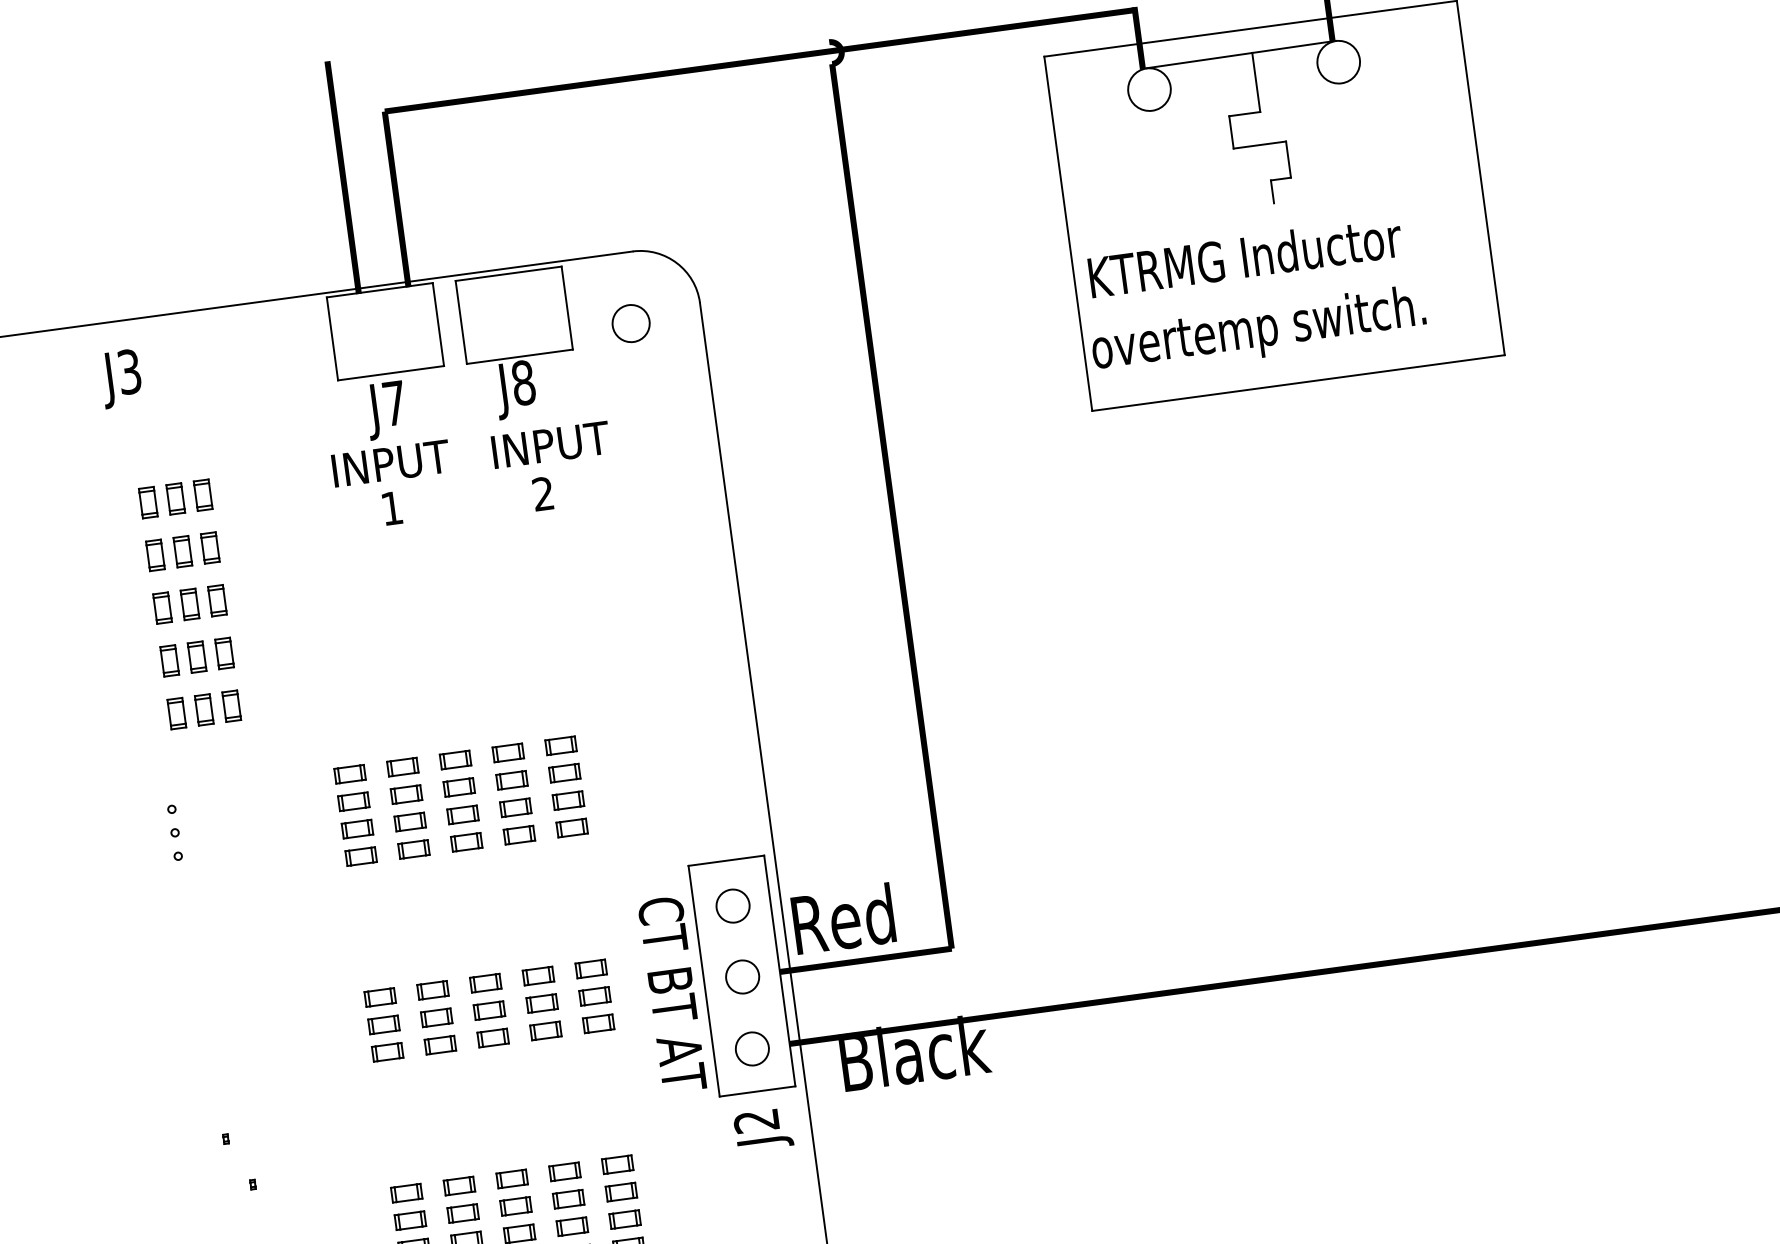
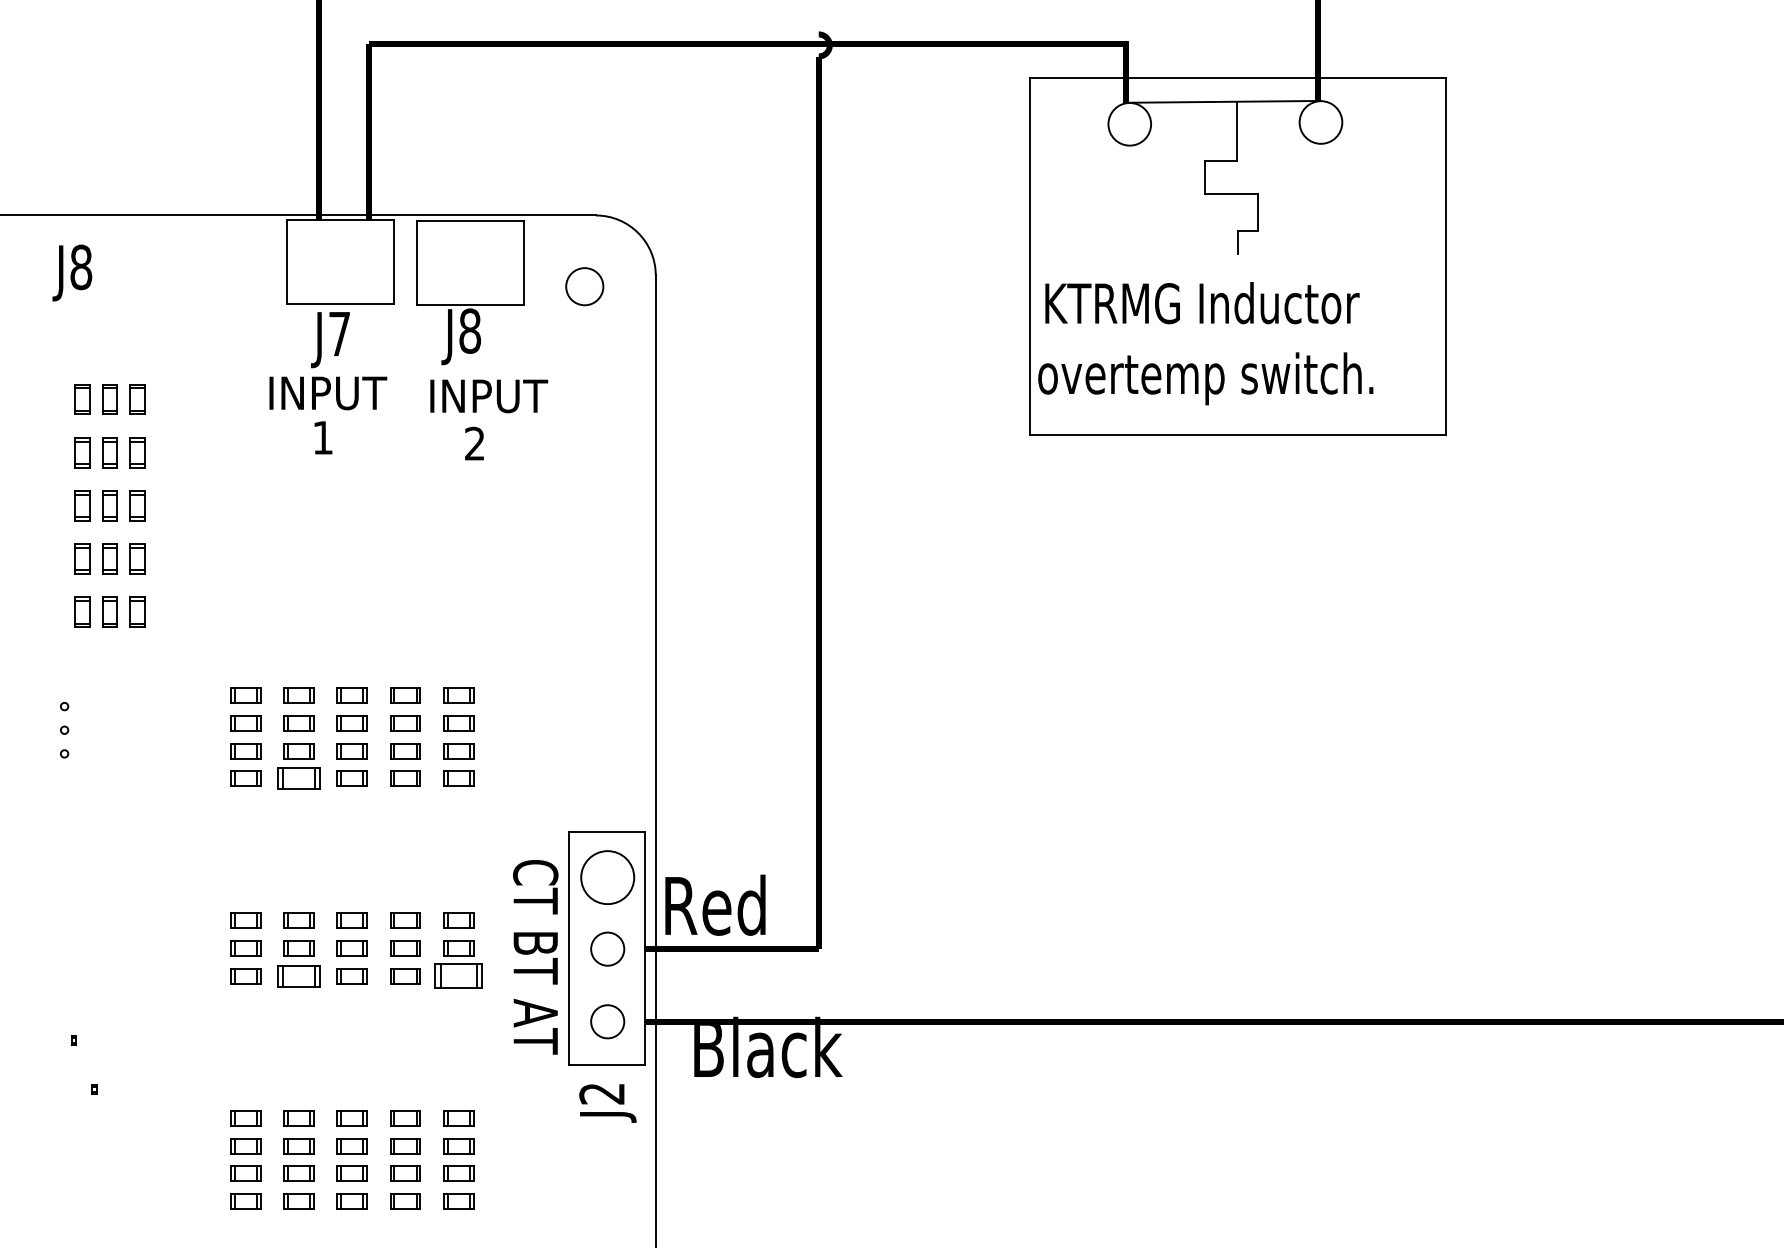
text: (129, 371) -> (81, 267), J3 -> J8
part: (413, 849) -> (298, 778), size x1.4
circle: (732, 906) -> (607, 877), size x1.6
part: (598, 1024) -> (458, 976), size x1.6
part: (439, 1045) -> (298, 976), size x1.4

